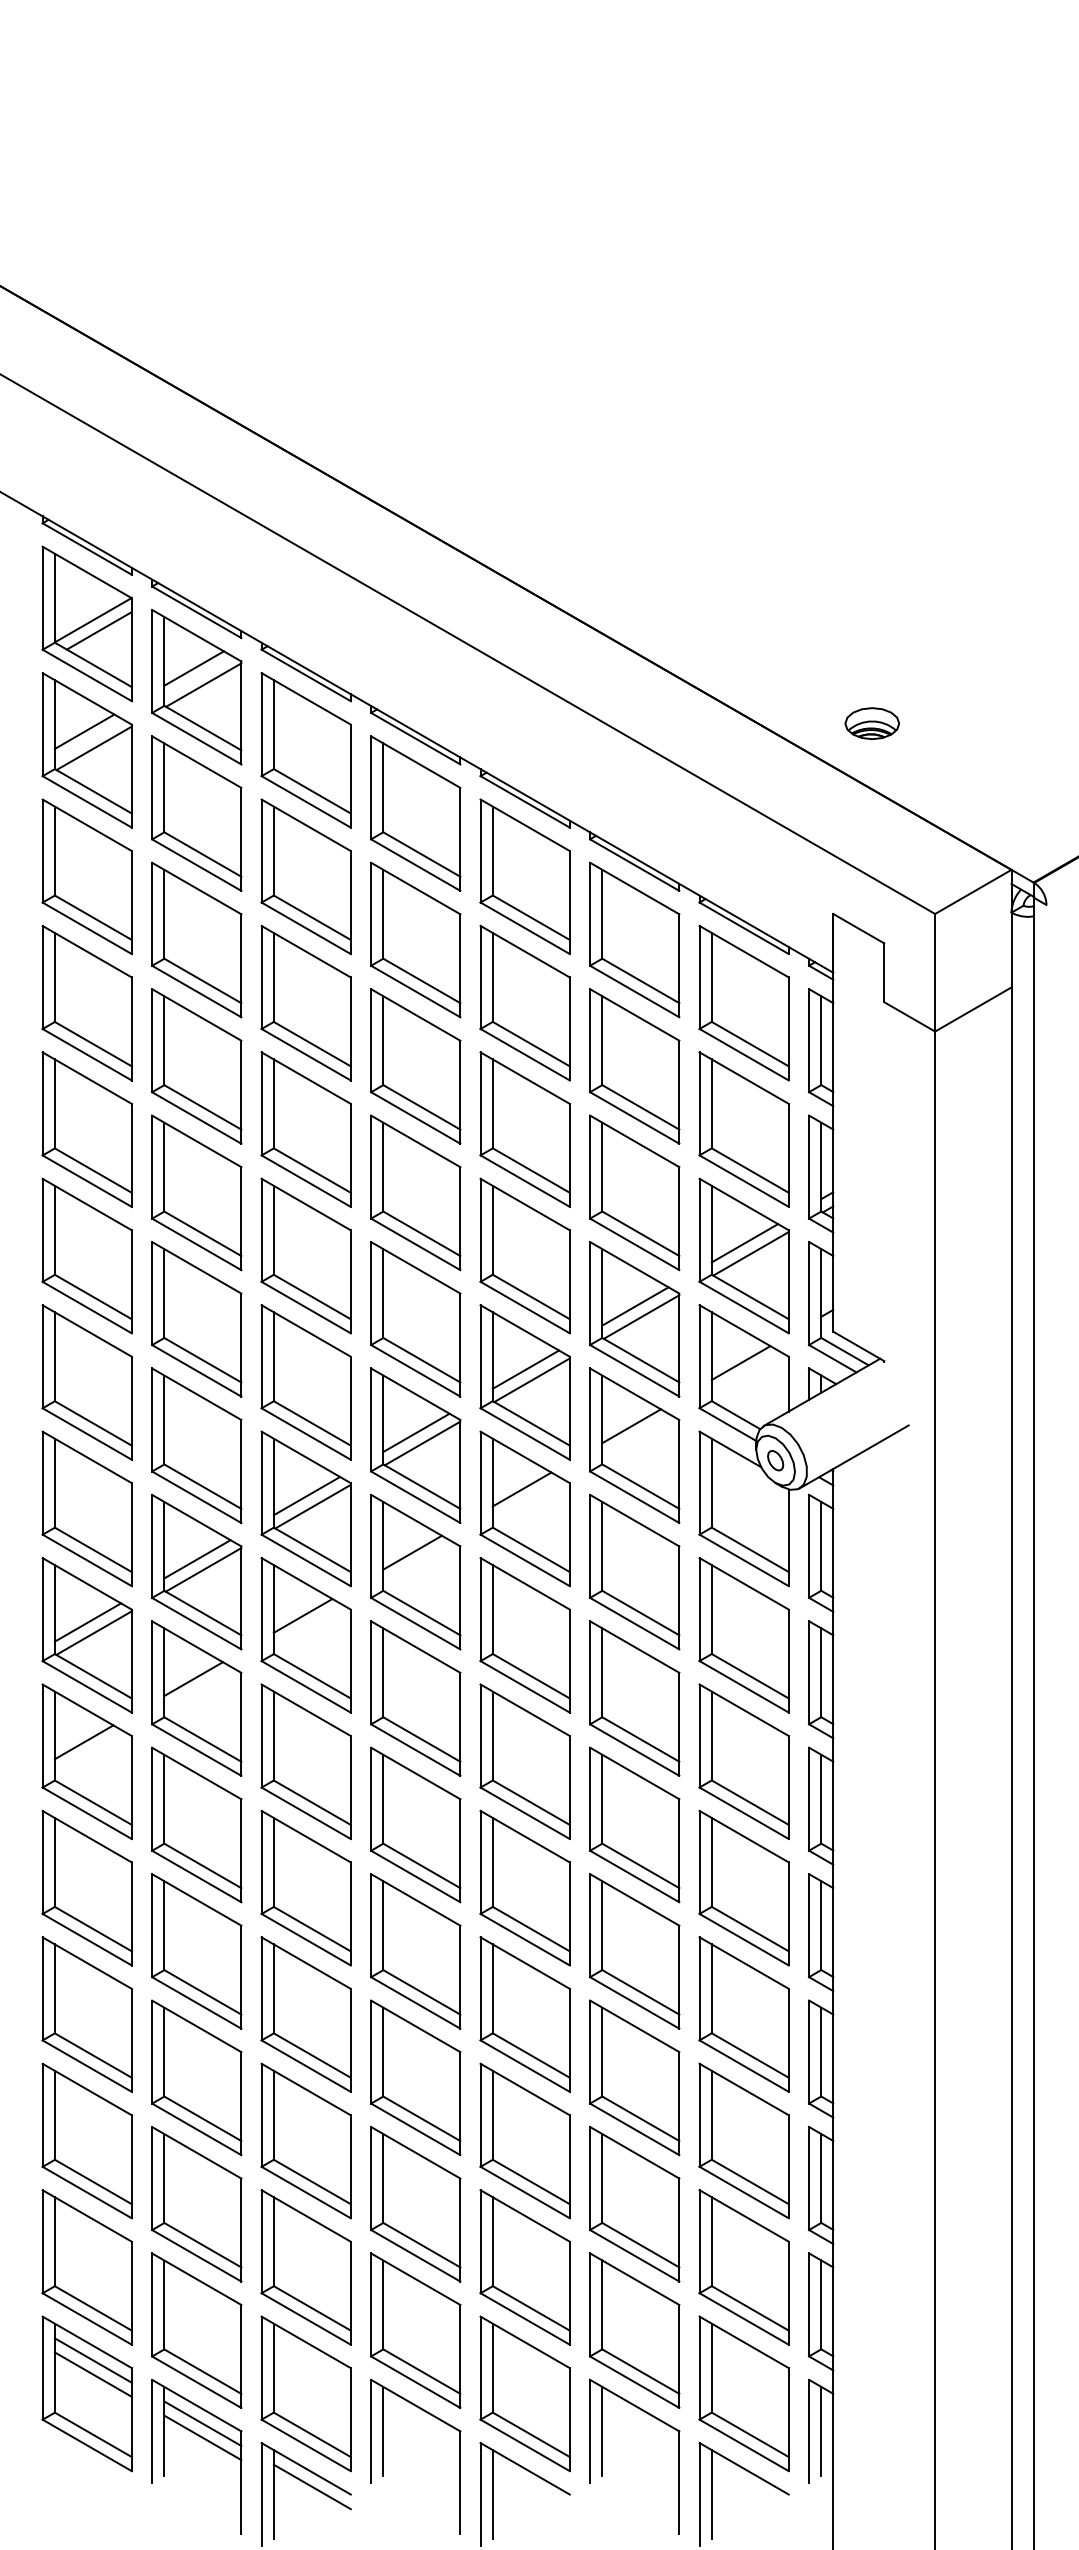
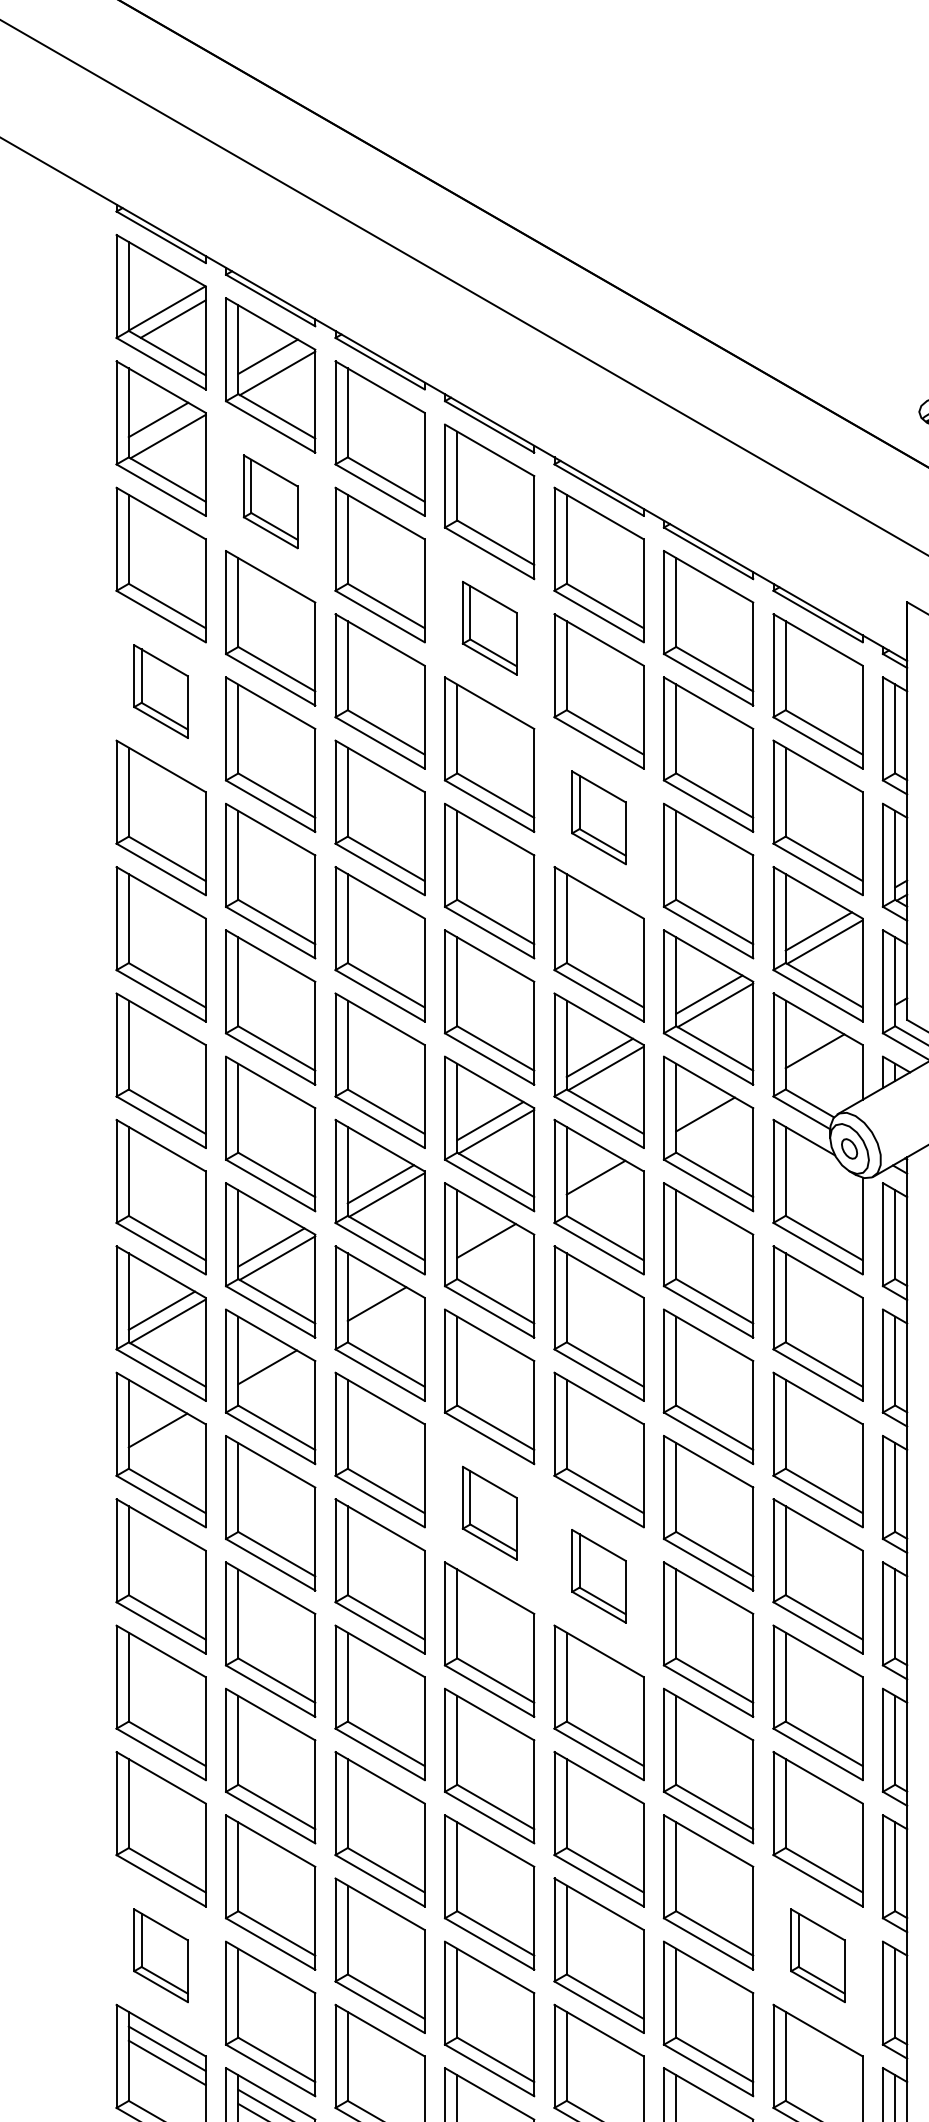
part: (196, 813) -> (270, 501), size x0.6
part: (415, 939) -> (489, 627), size x0.6
part: (86, 1003) -> (160, 691), size x0.6
part: (524, 1129) -> (598, 817), size x0.6
part: (415, 1824) -> (489, 1512), size x0.6
part: (524, 1887) -> (598, 1575), size x0.6
part: (86, 2267) -> (160, 1955), size x0.6
part: (743, 2267) -> (817, 1955), size x0.6

